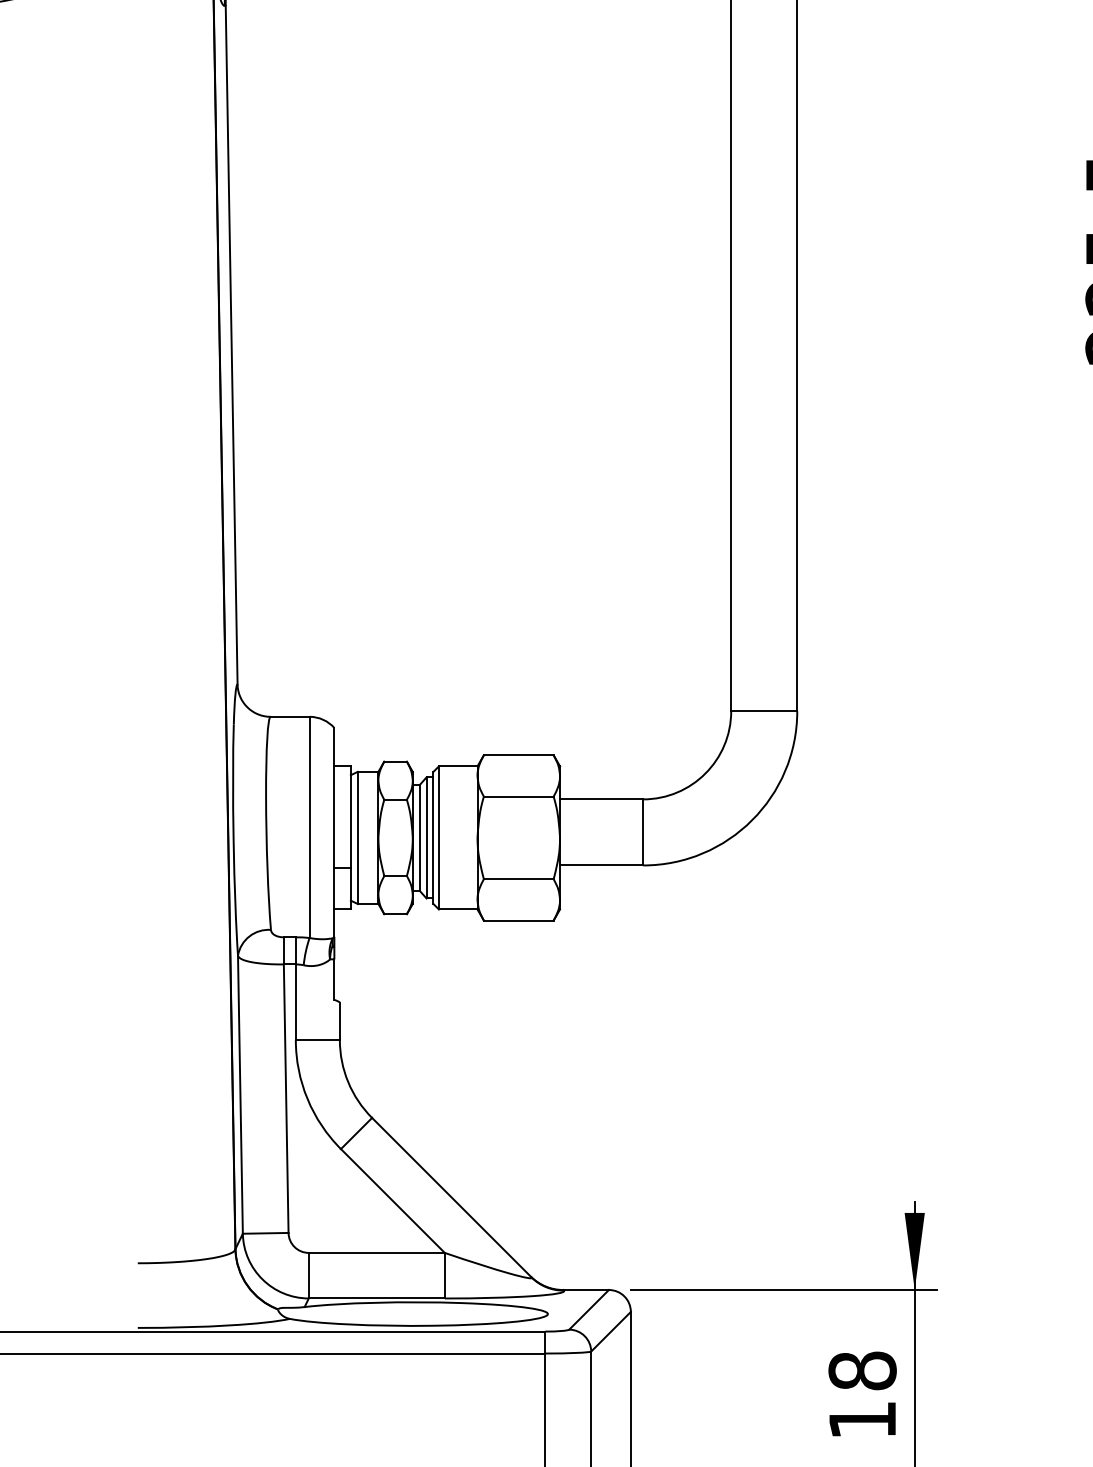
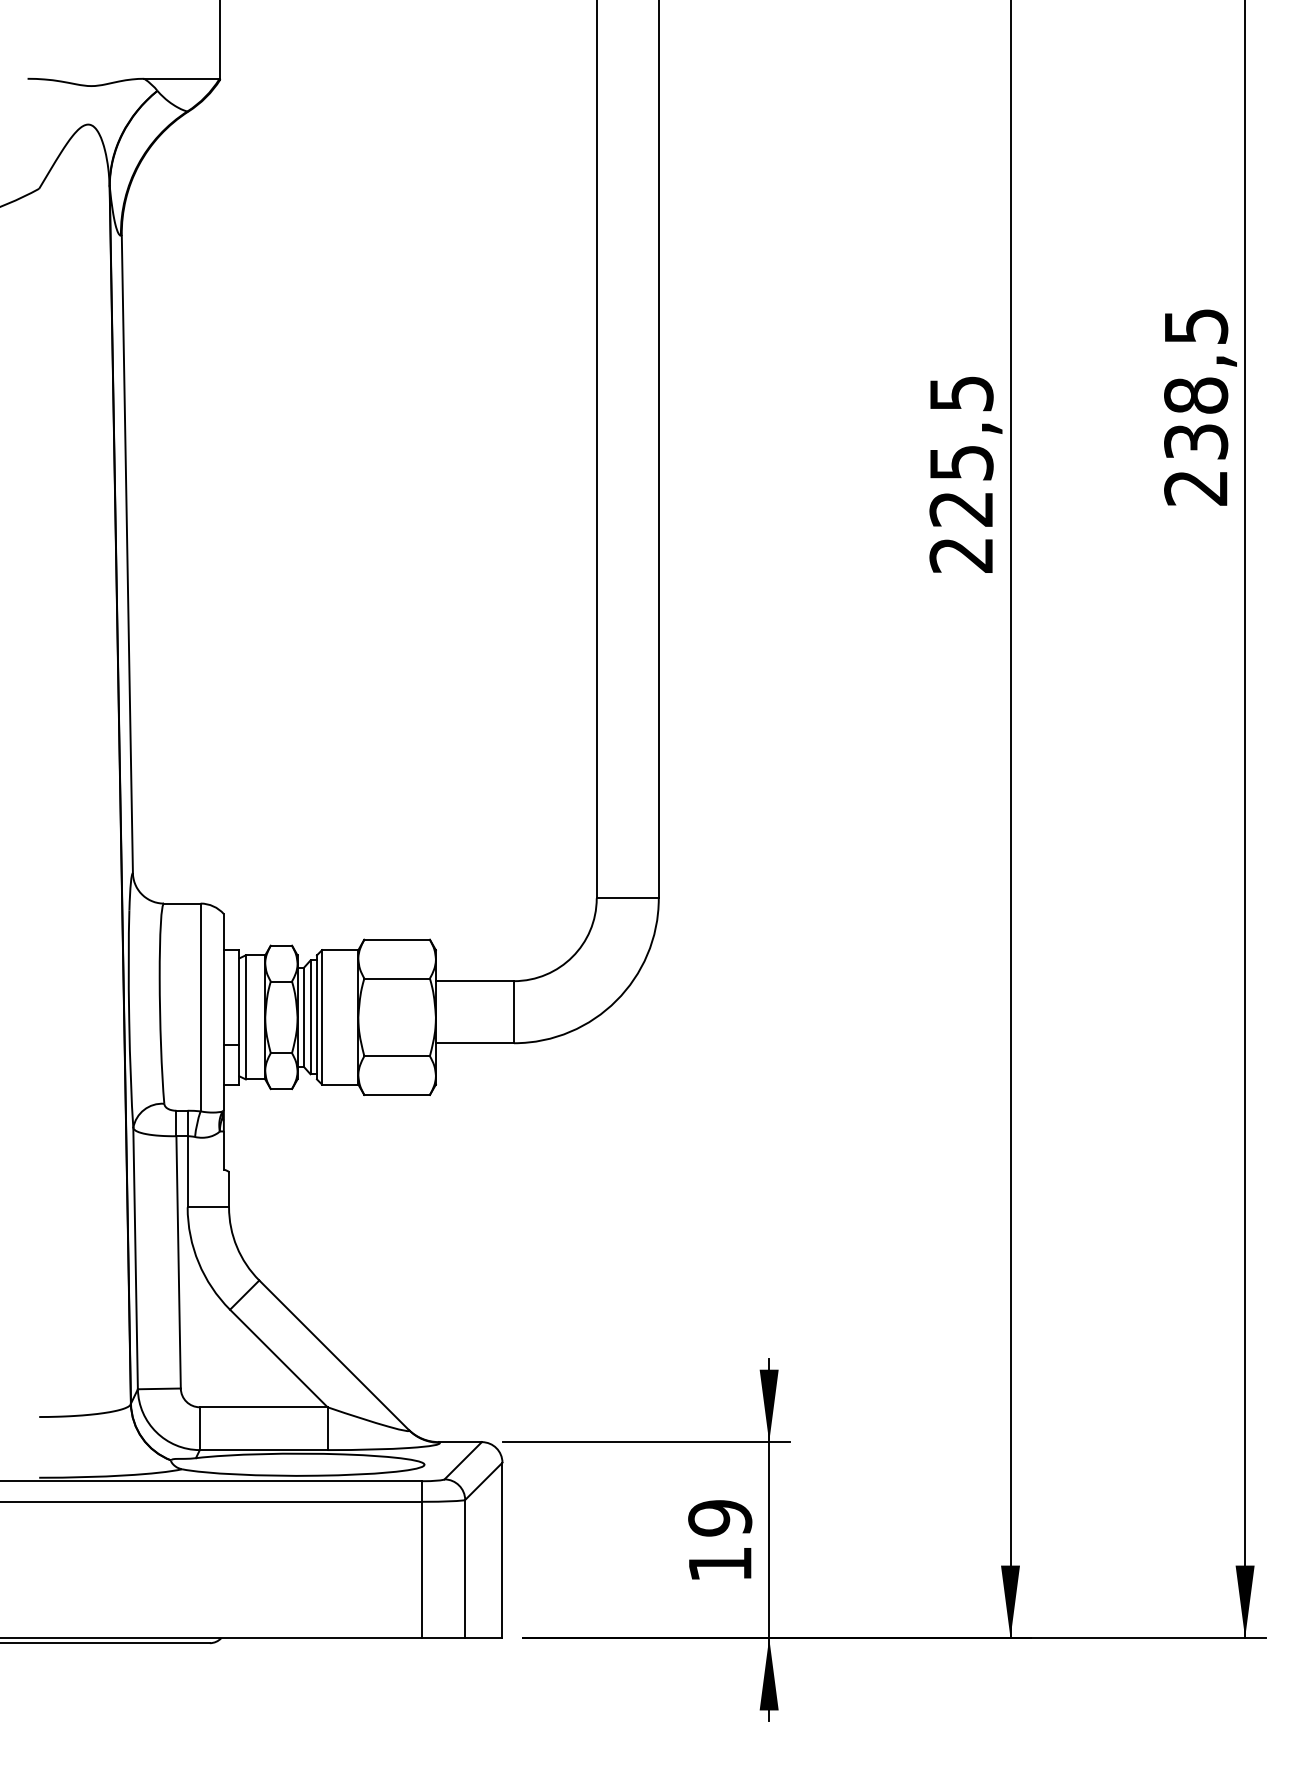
text: (862, 1371) -> (720, 1518), 18 -> 19

